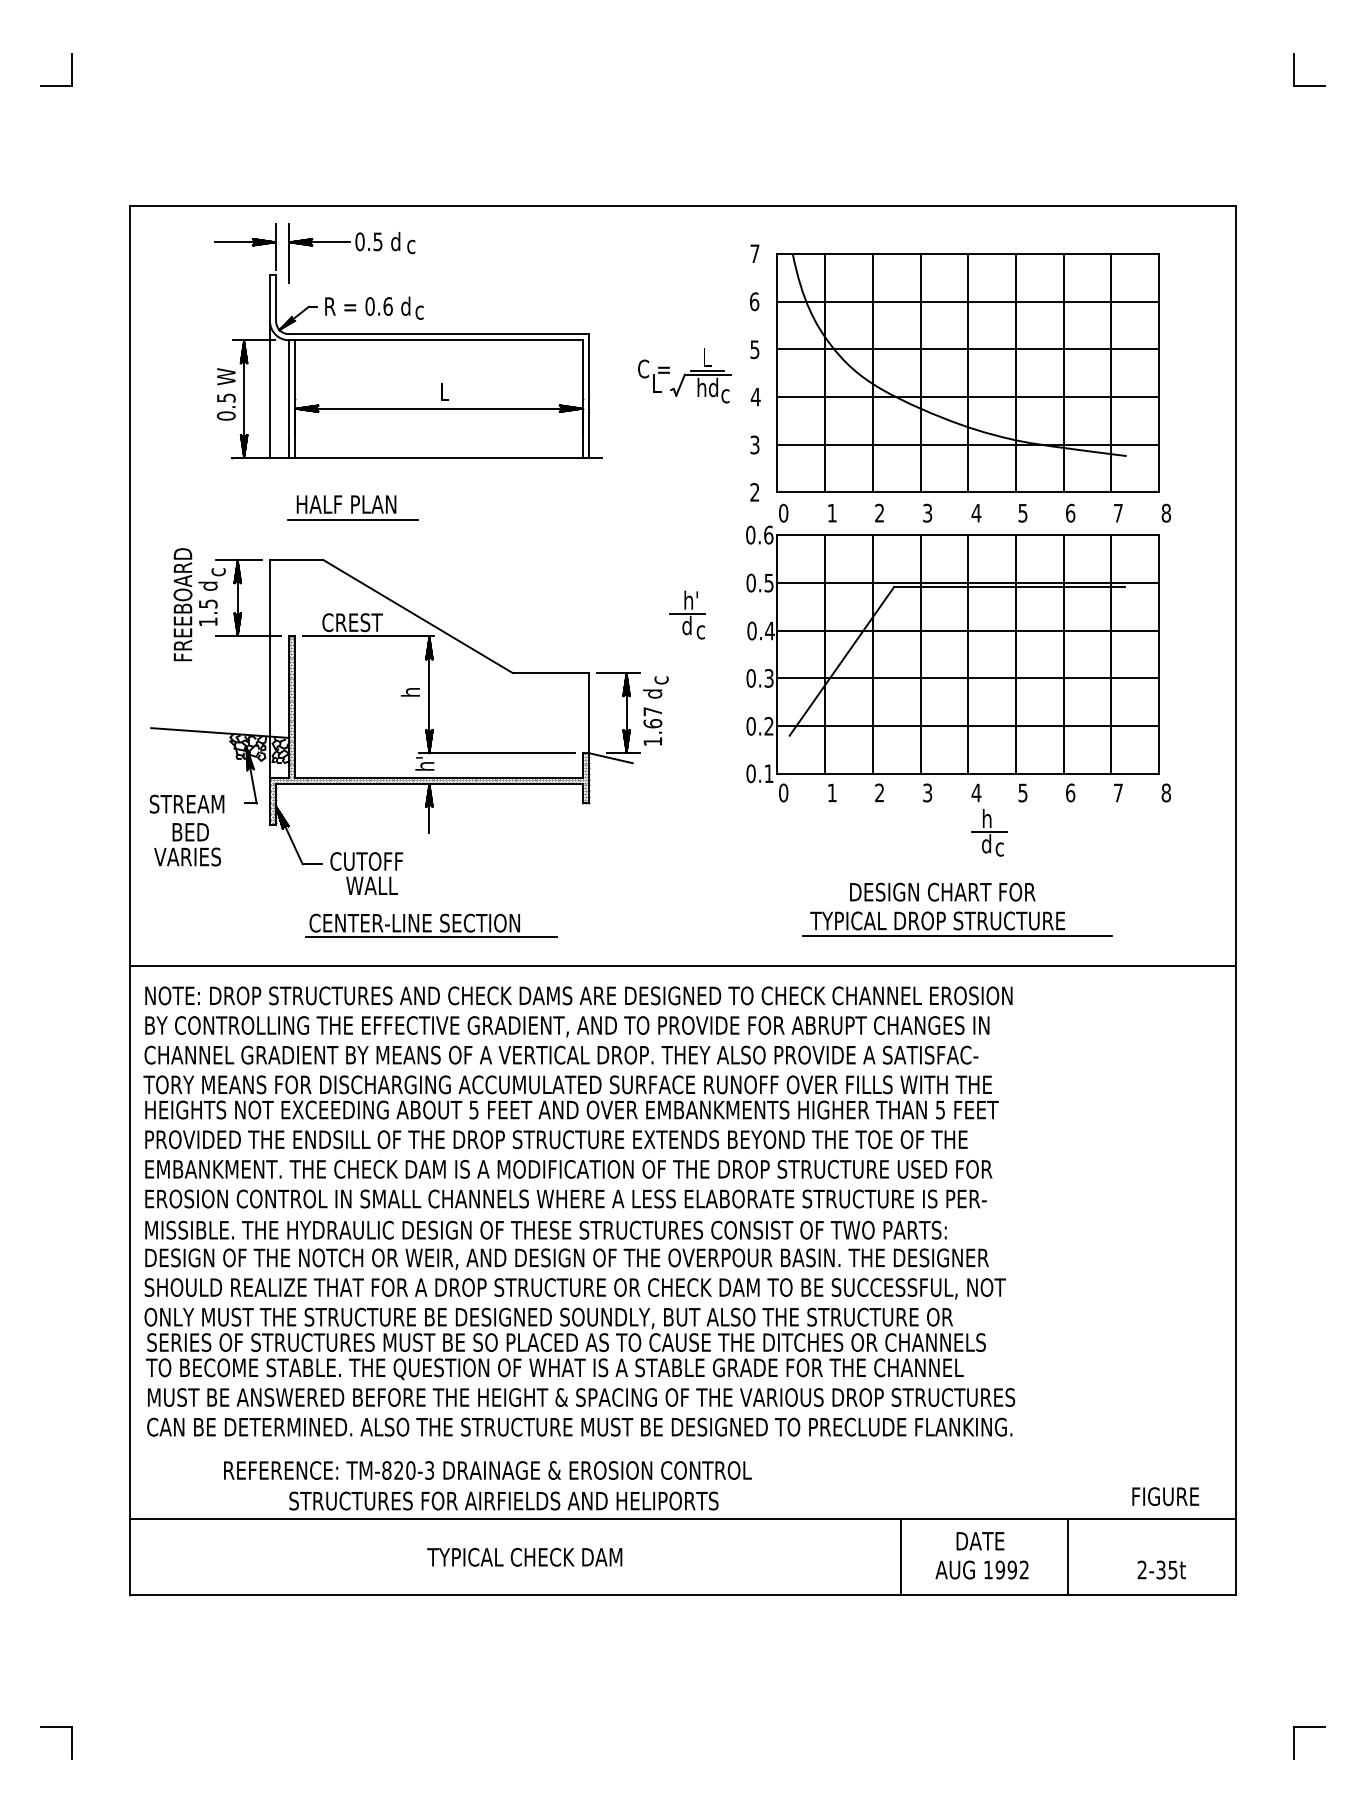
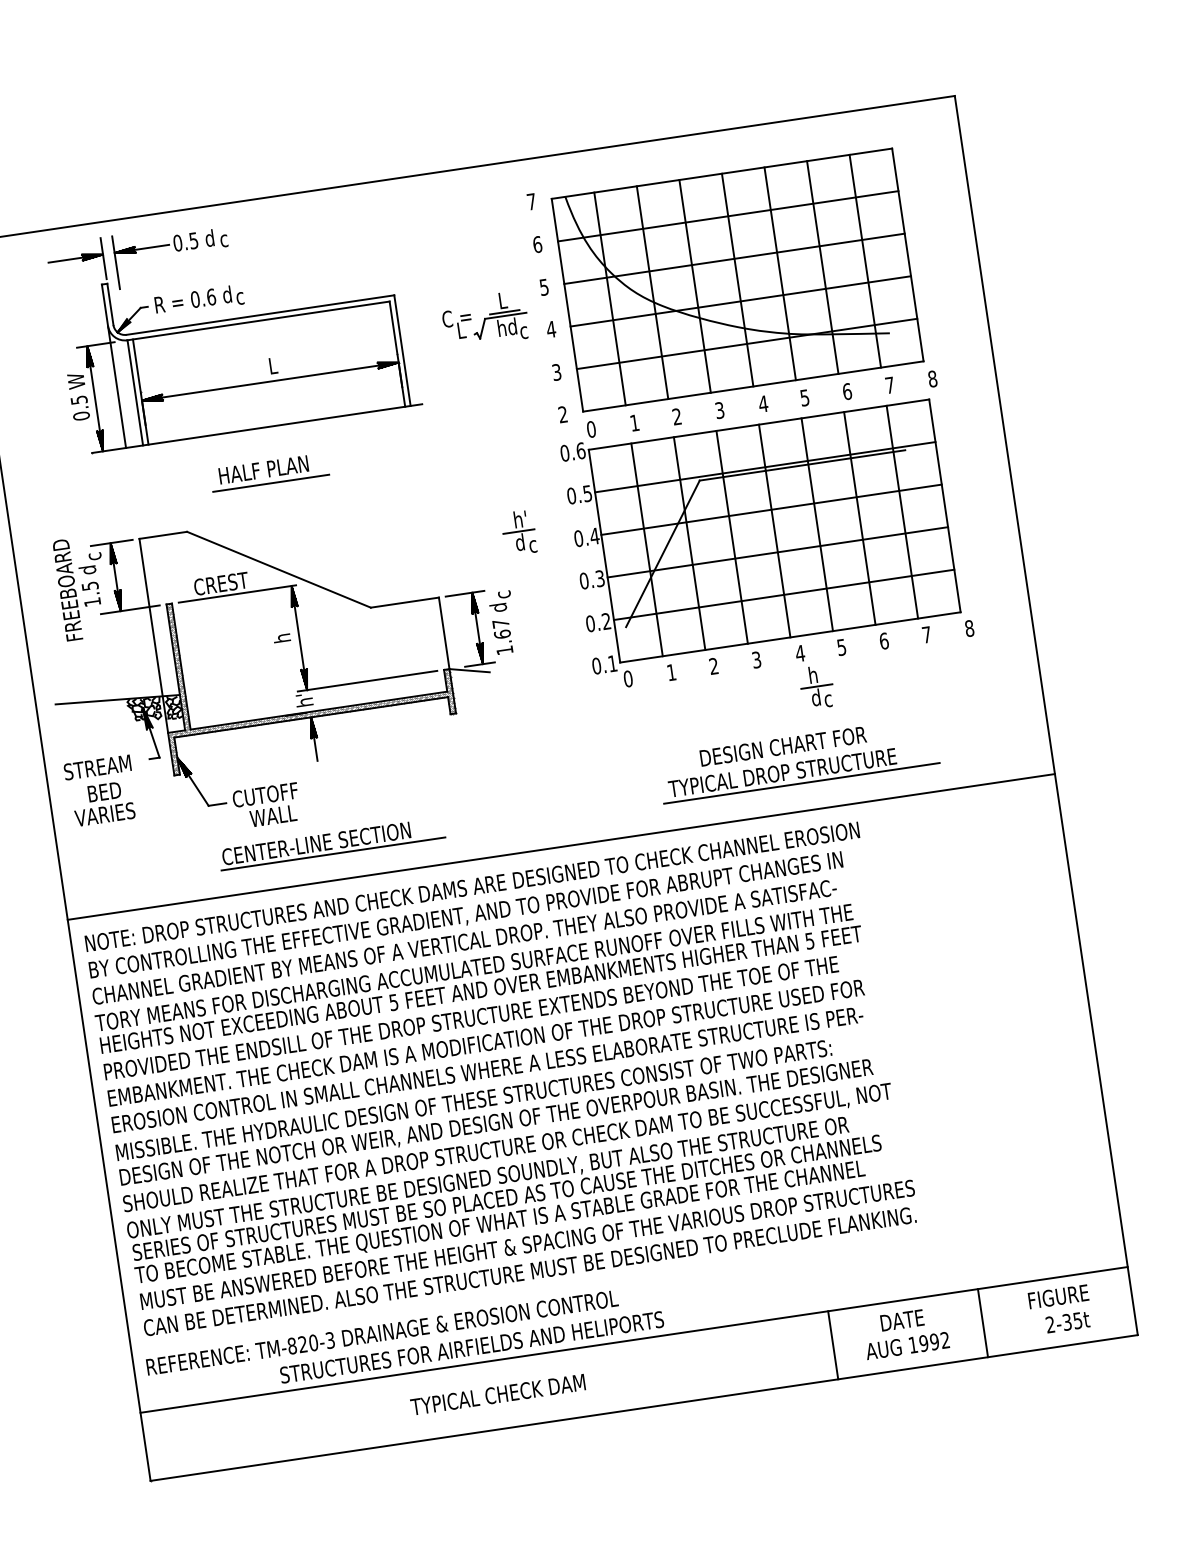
part: (352, 507) -> (269, 471), moved
text: (487, 1470) -> (382, 1332), moved
text: (1165, 1496) -> (1058, 1296), moved

